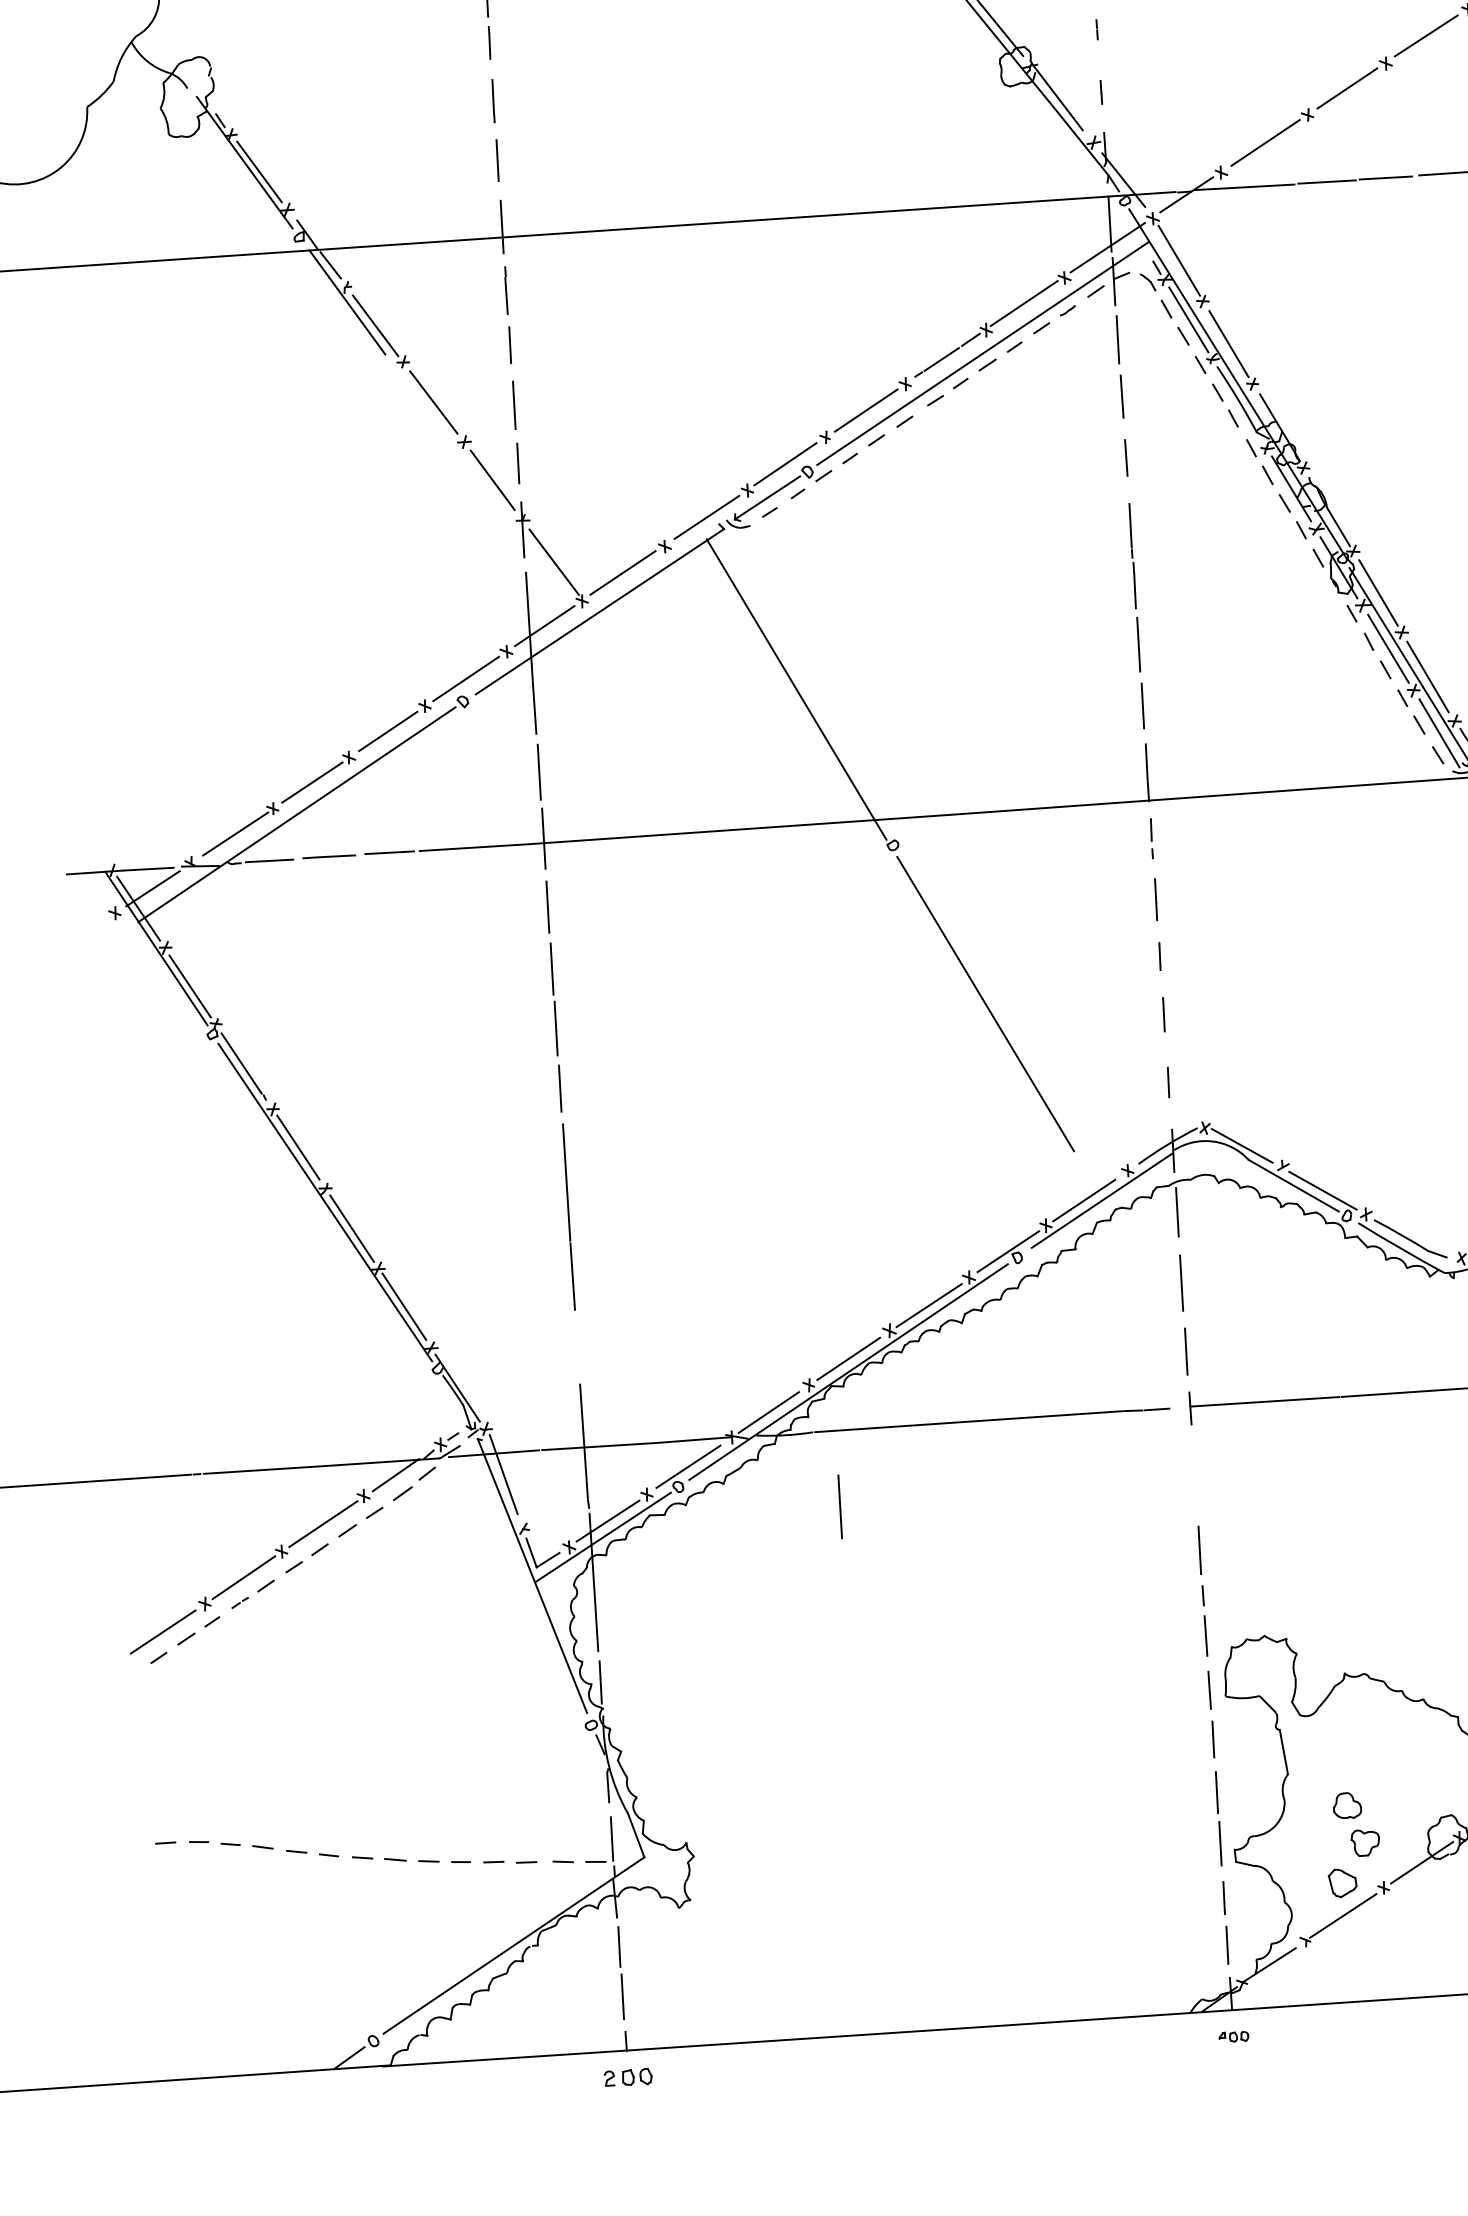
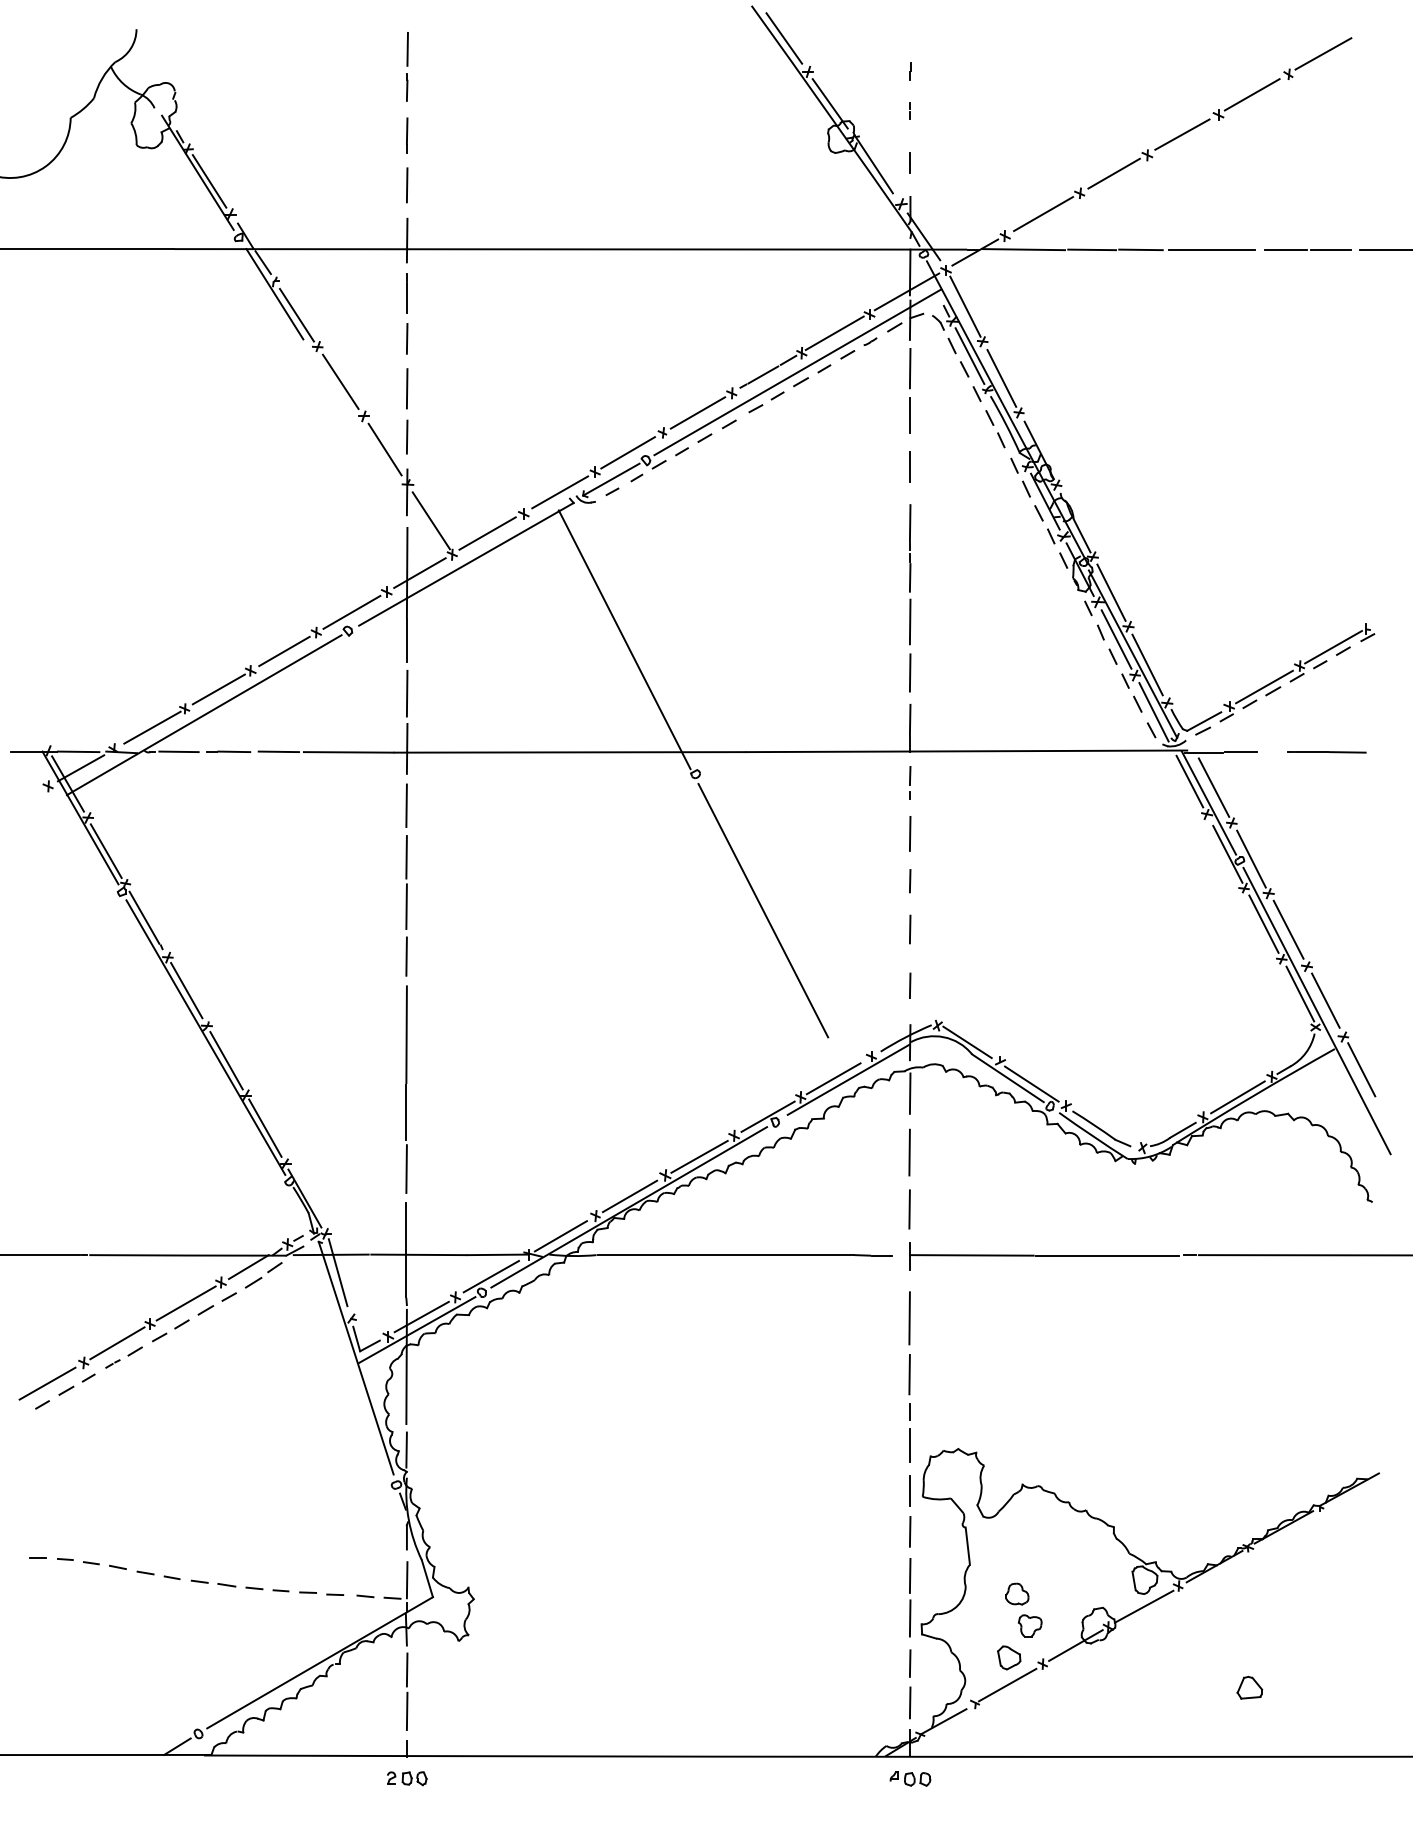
line: (577, 1343) -> (406, 1168), added
line: (840, 1507) -> (909, 1318), moved
part: (1233, 2036) -> (910, 1778), size x1.67

